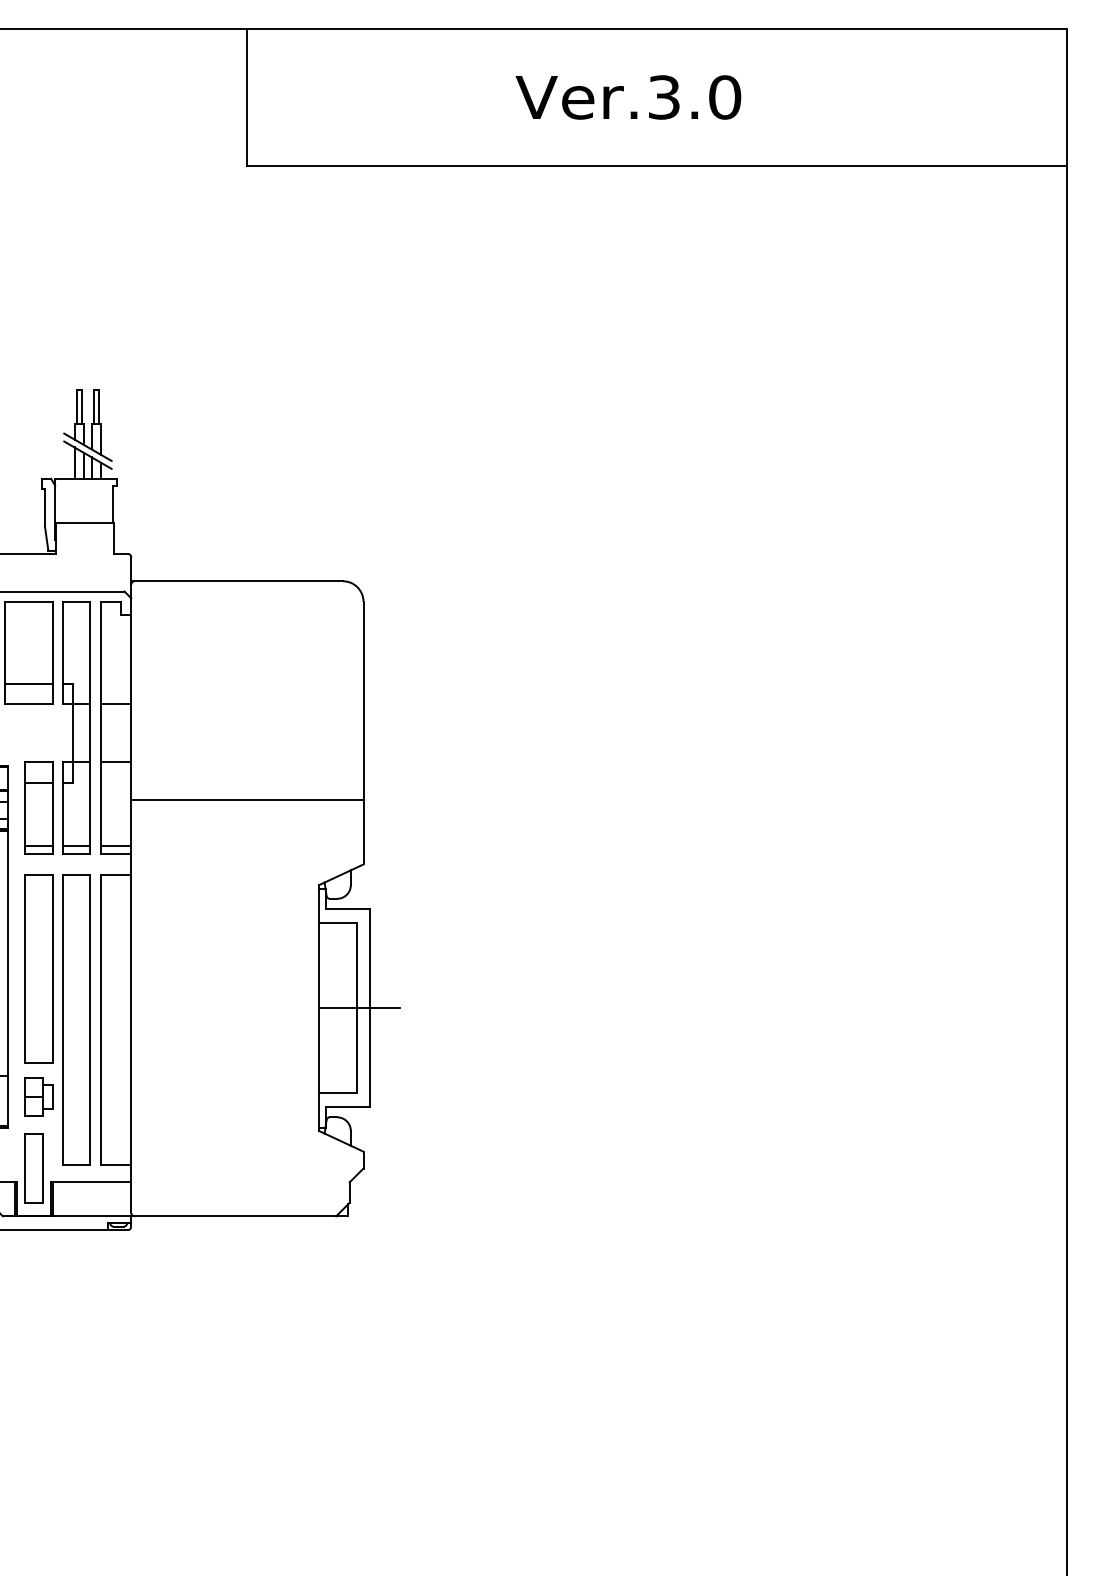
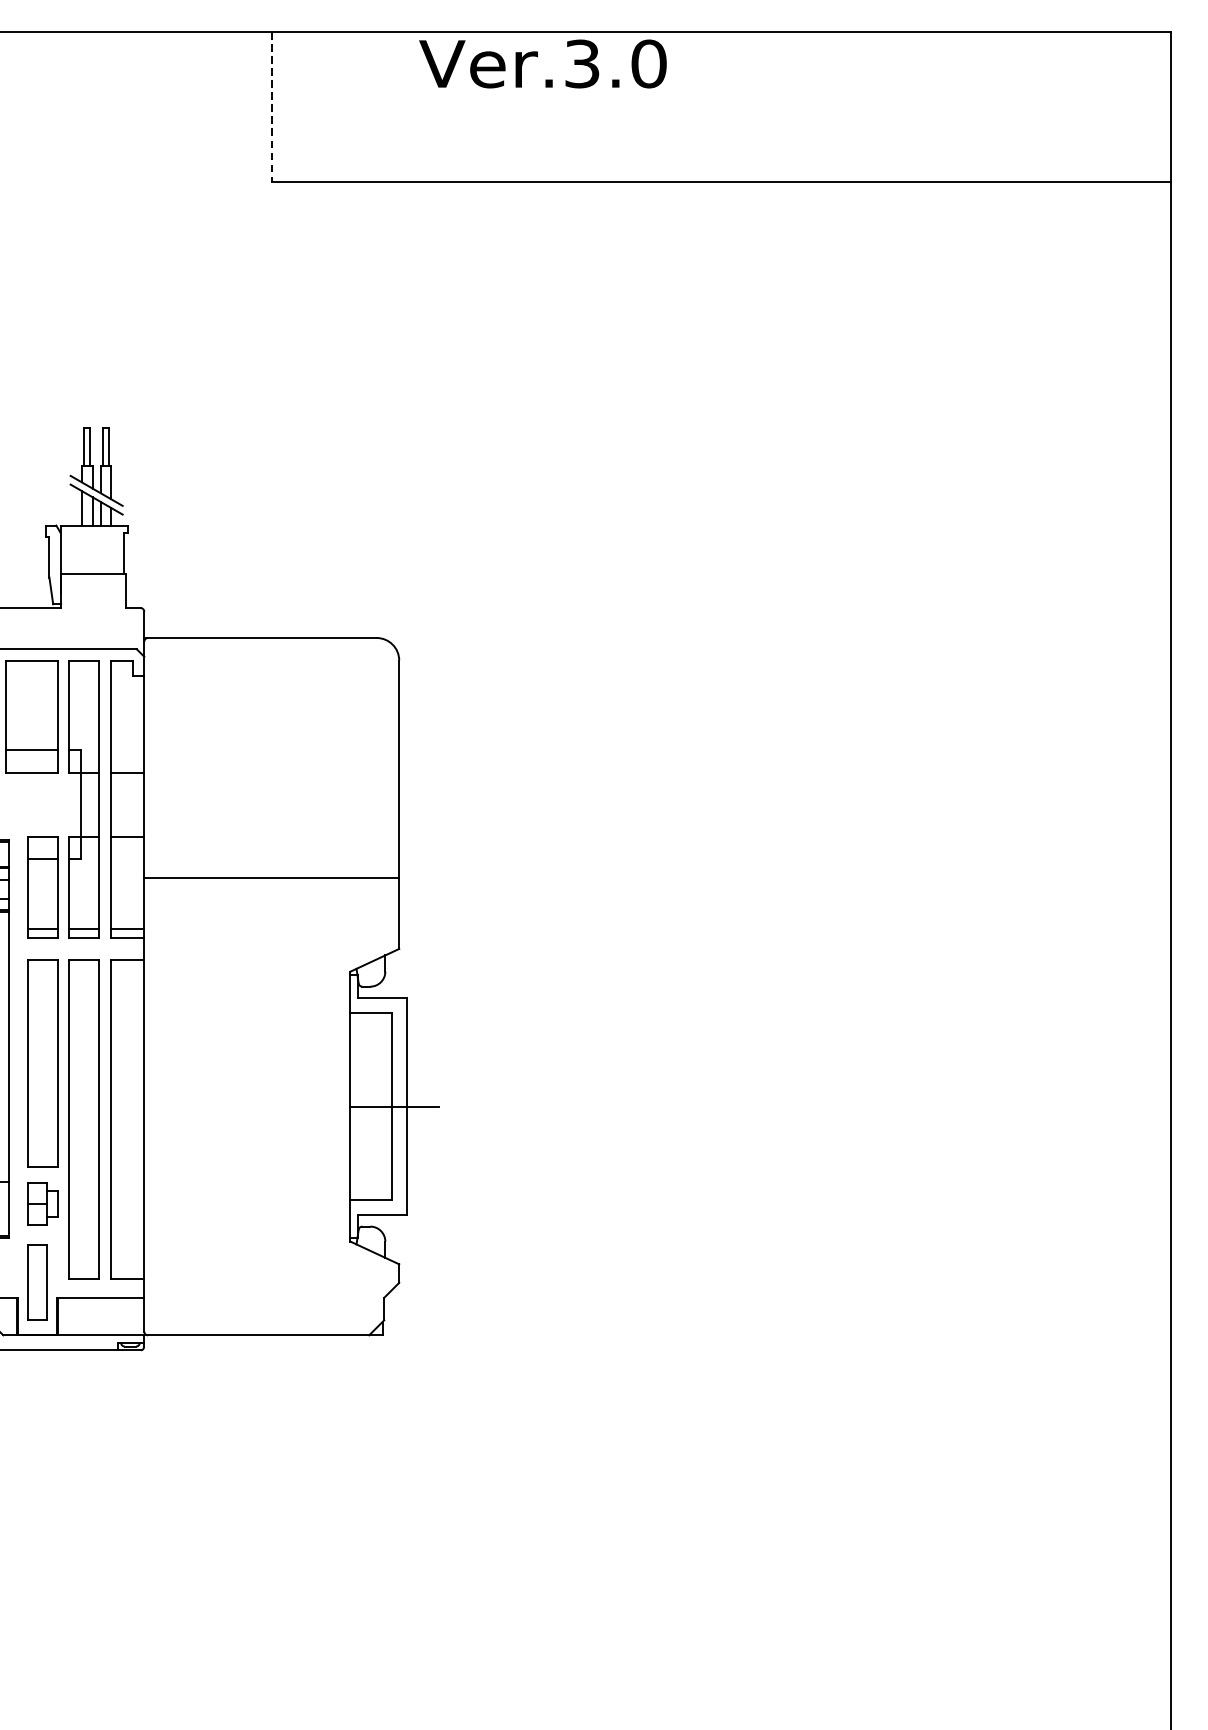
line: (247, 97) -> (271, 106), solid -> dashed
text: (628, 97) -> (543, 64), moved

